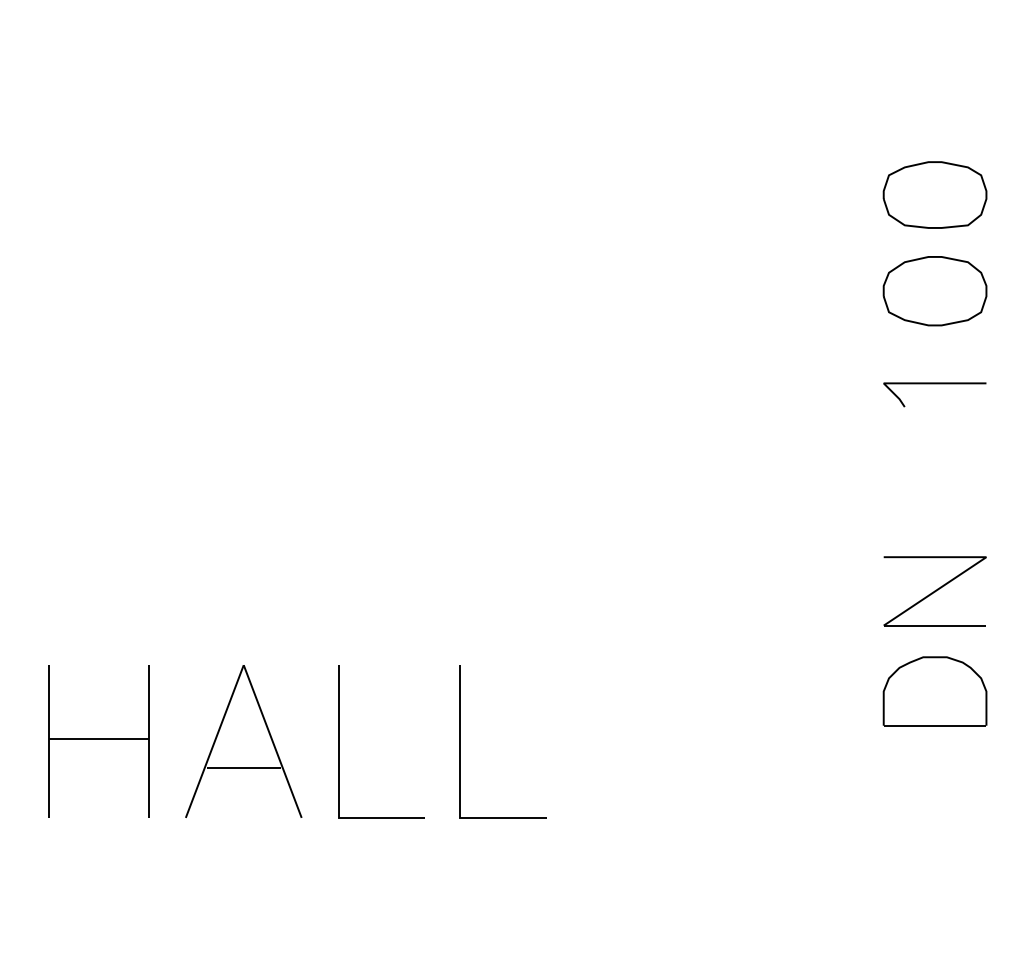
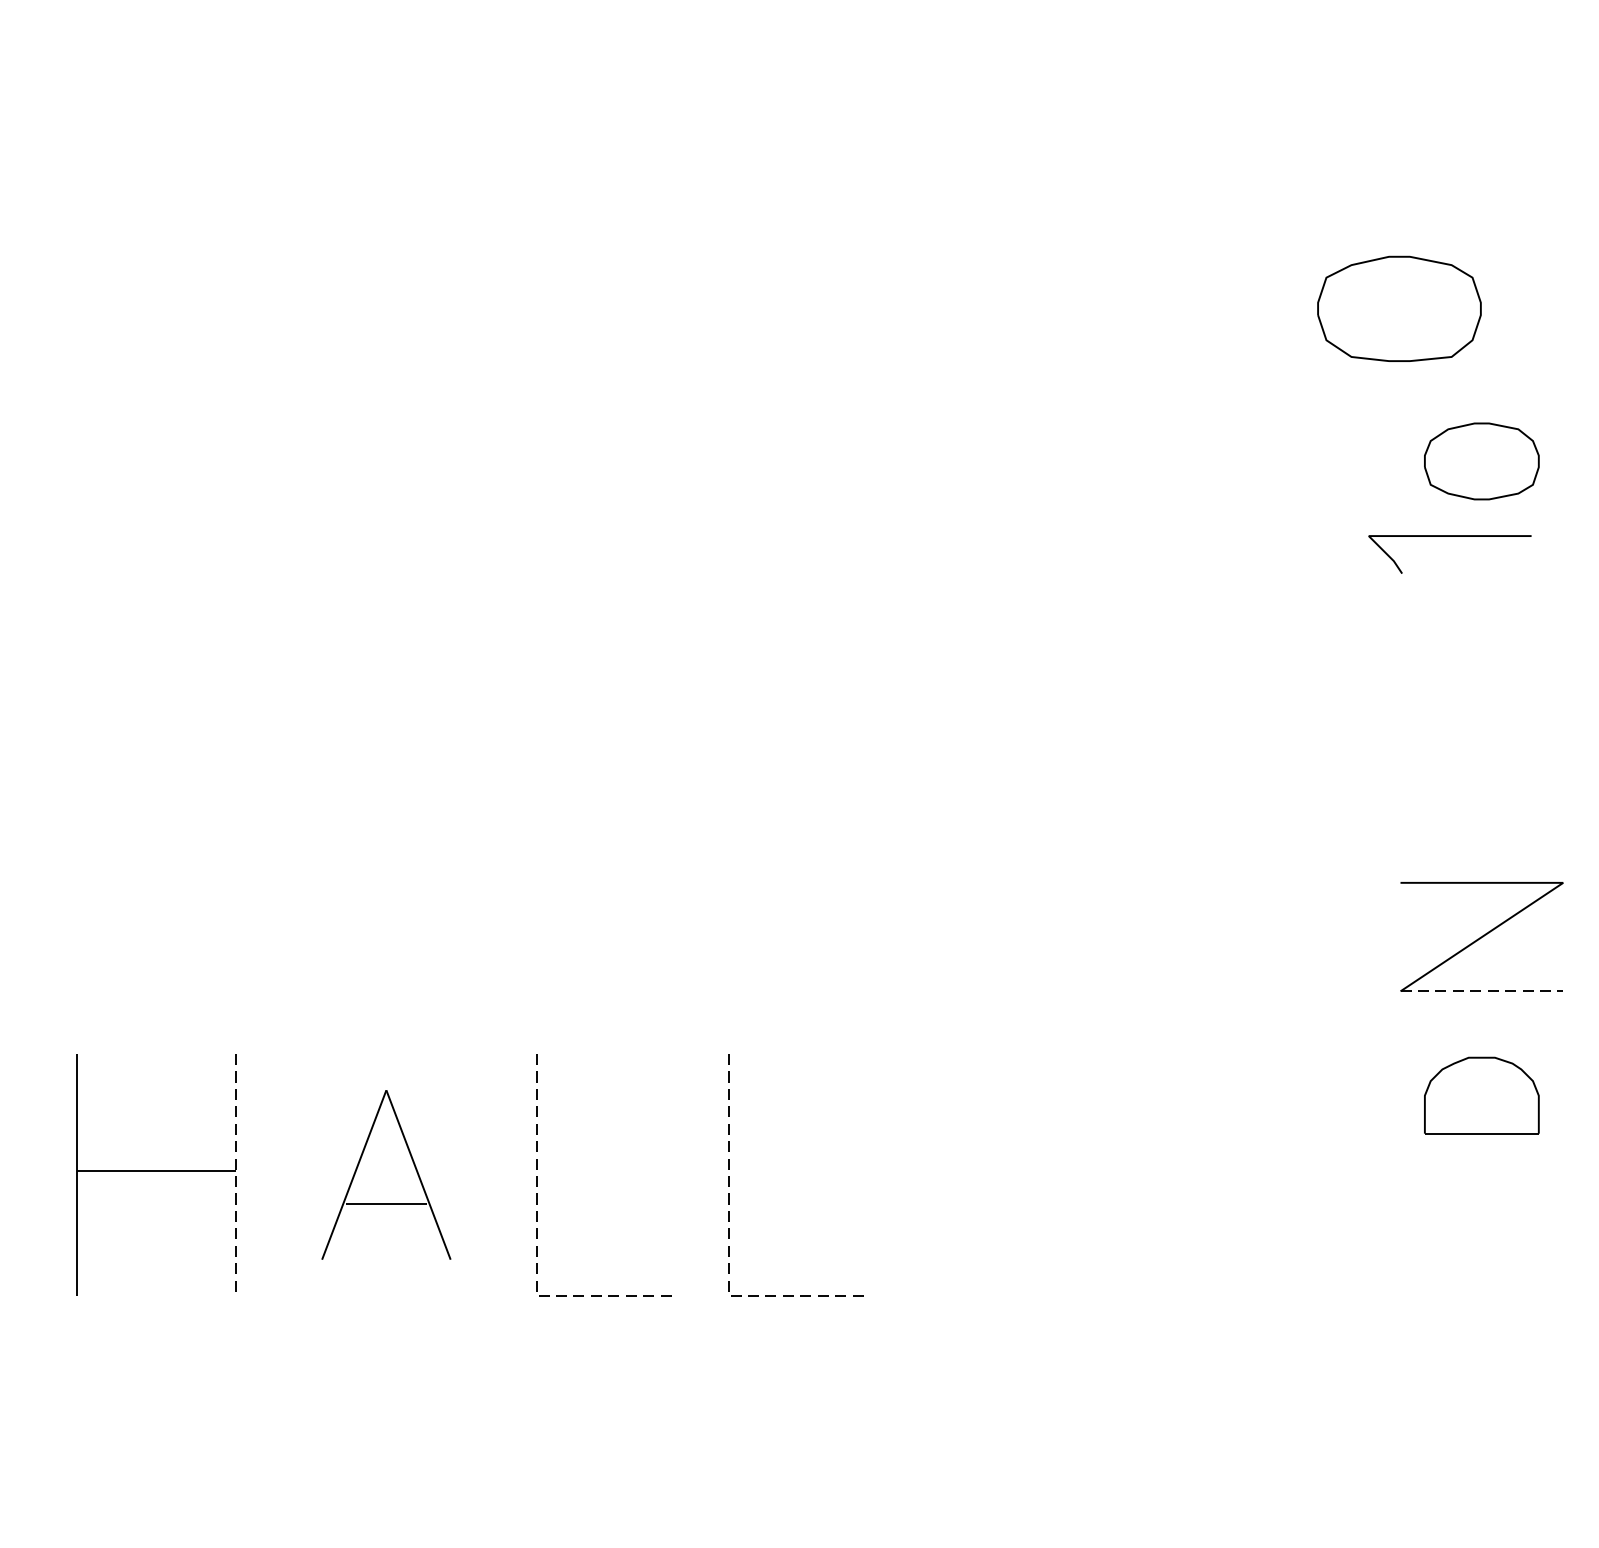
part: (934, 194) -> (1398, 308), moved
part: (934, 291) -> (1480, 461), size x0.7
line: (934, 384) -> (1449, 537), moved
line: (935, 625) -> (1482, 991), solid -> dashed
part: (934, 691) -> (1480, 1095), size x0.7
part: (243, 741) -> (385, 1174), size x0.7
line: (148, 742) -> (235, 1176), solid -> dashed
line: (338, 785) -> (536, 1244), solid -> dashed
line: (459, 785) -> (728, 1244), solid -> dashed

